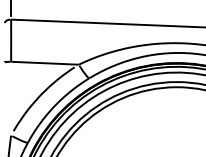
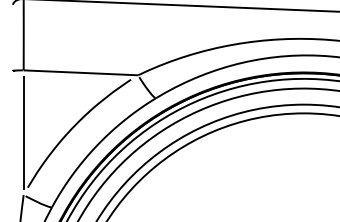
line: (11, 98) -> (24, 132), added

